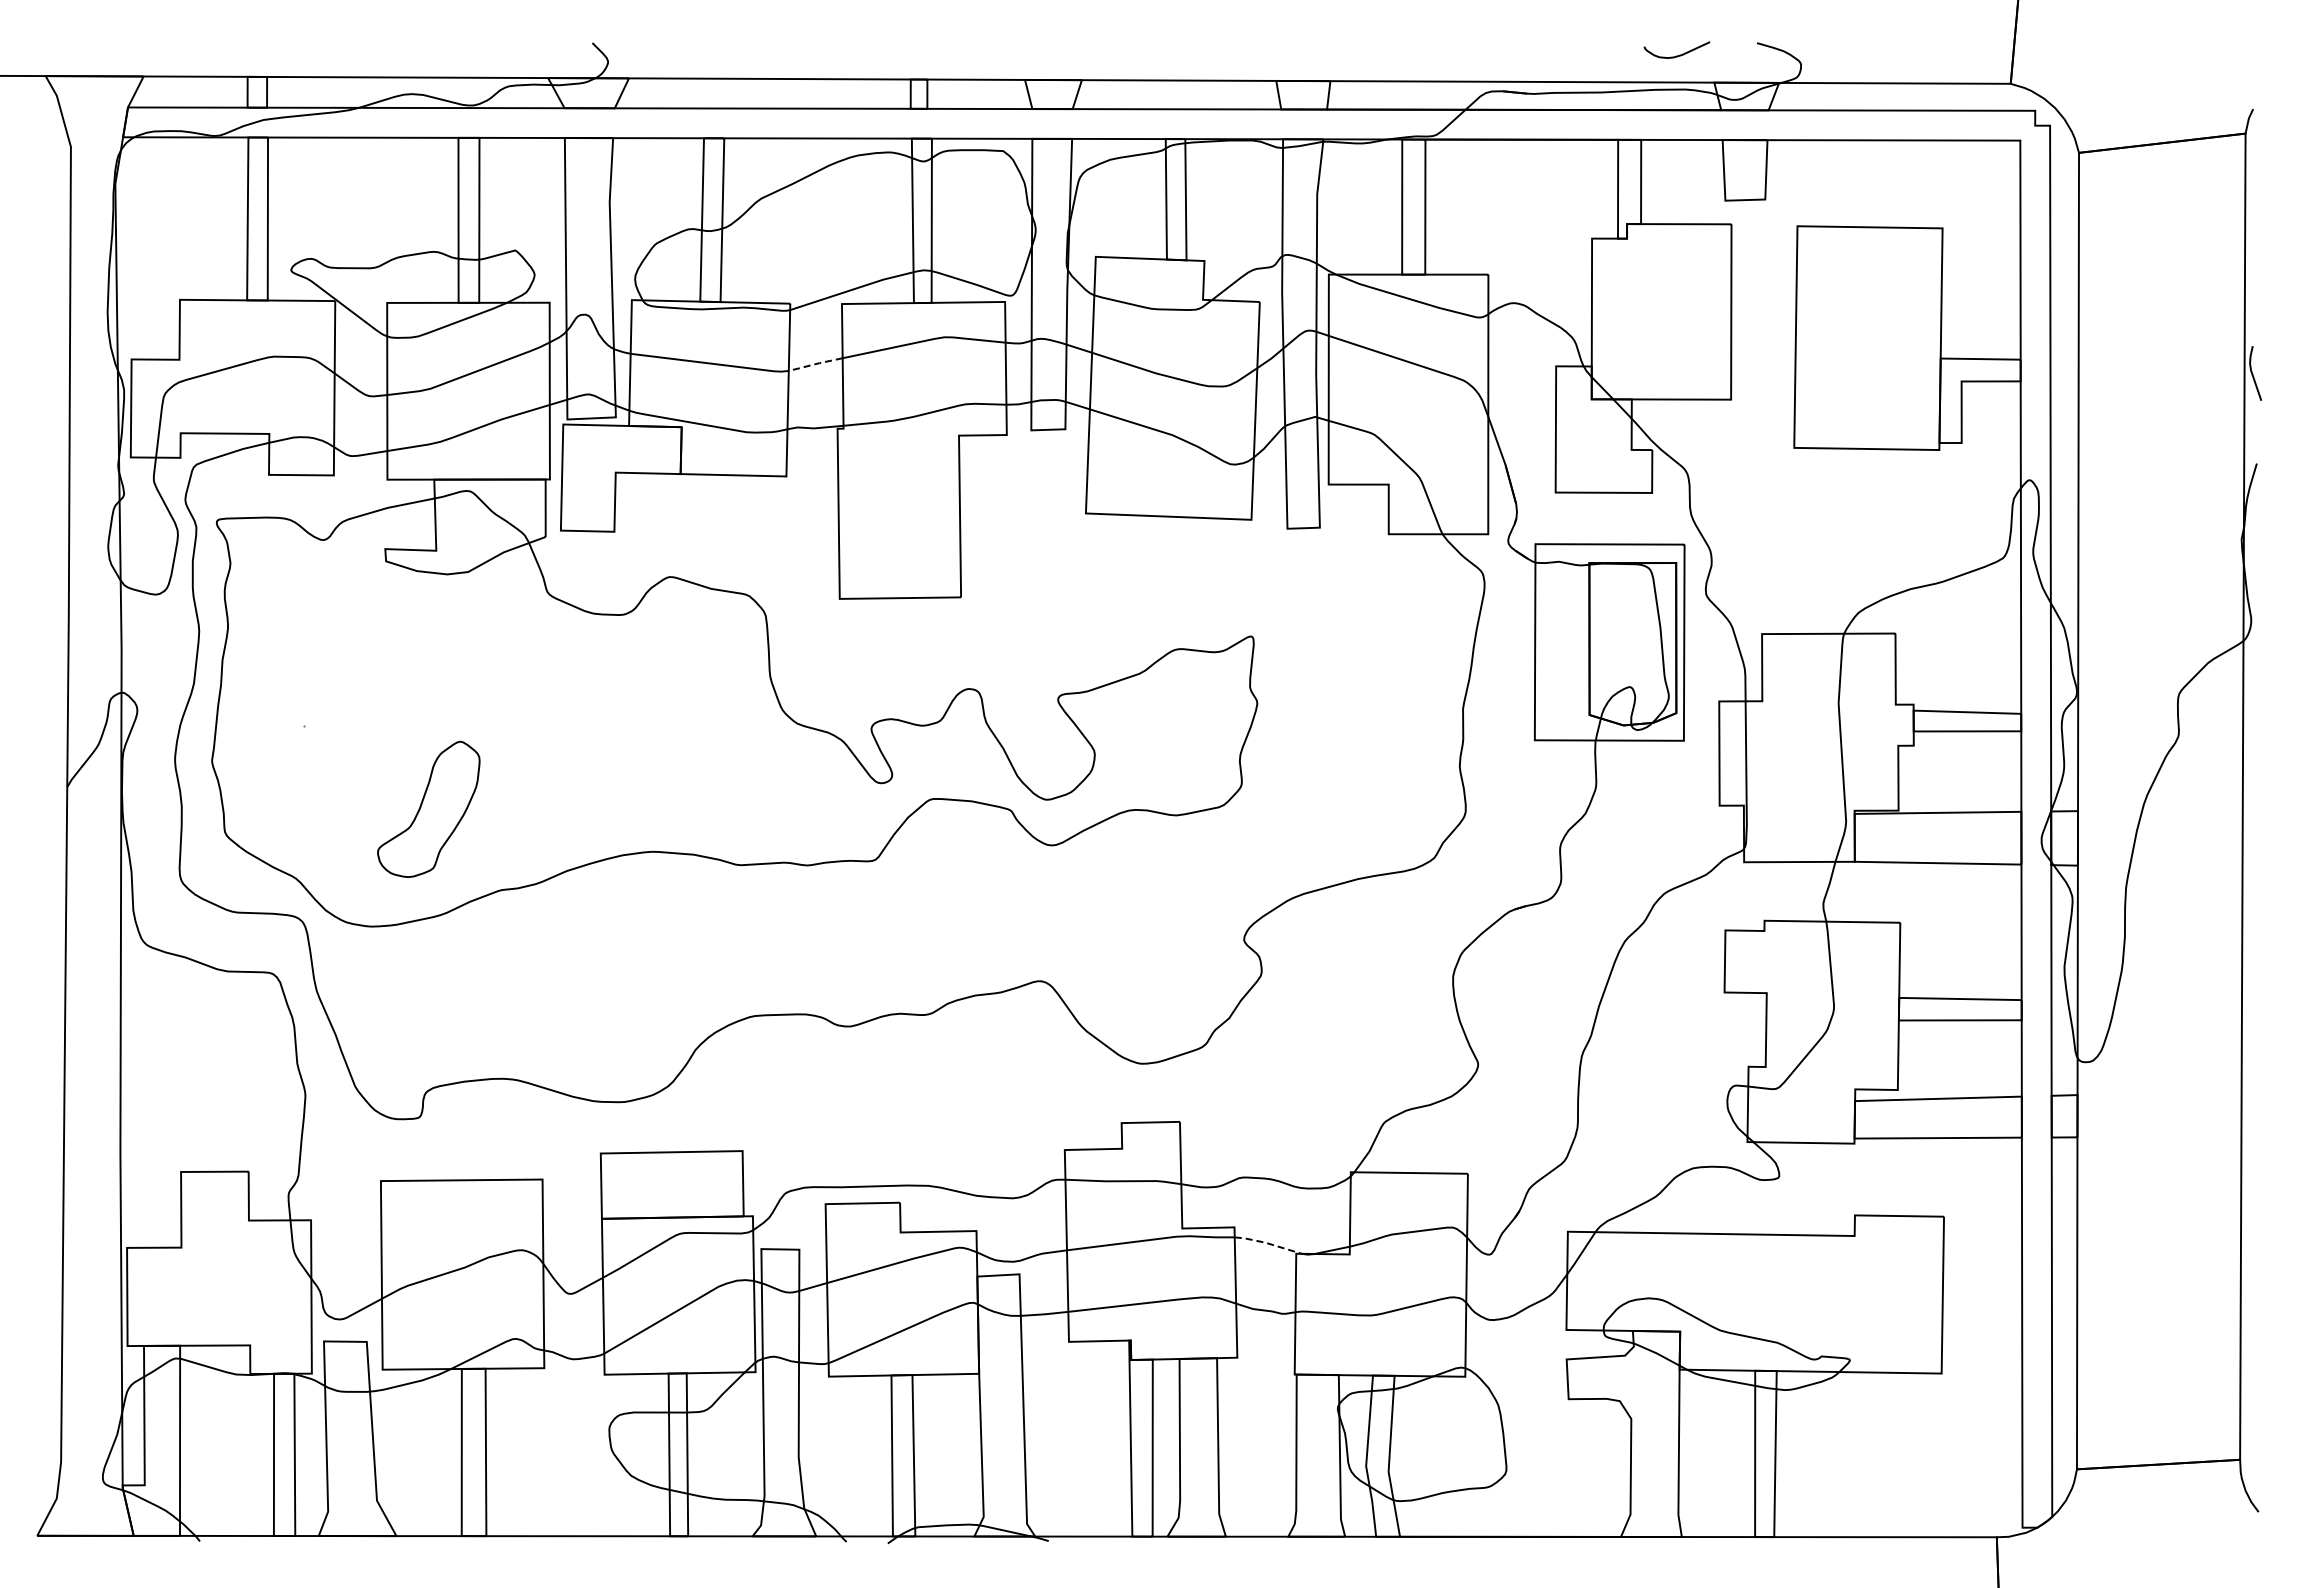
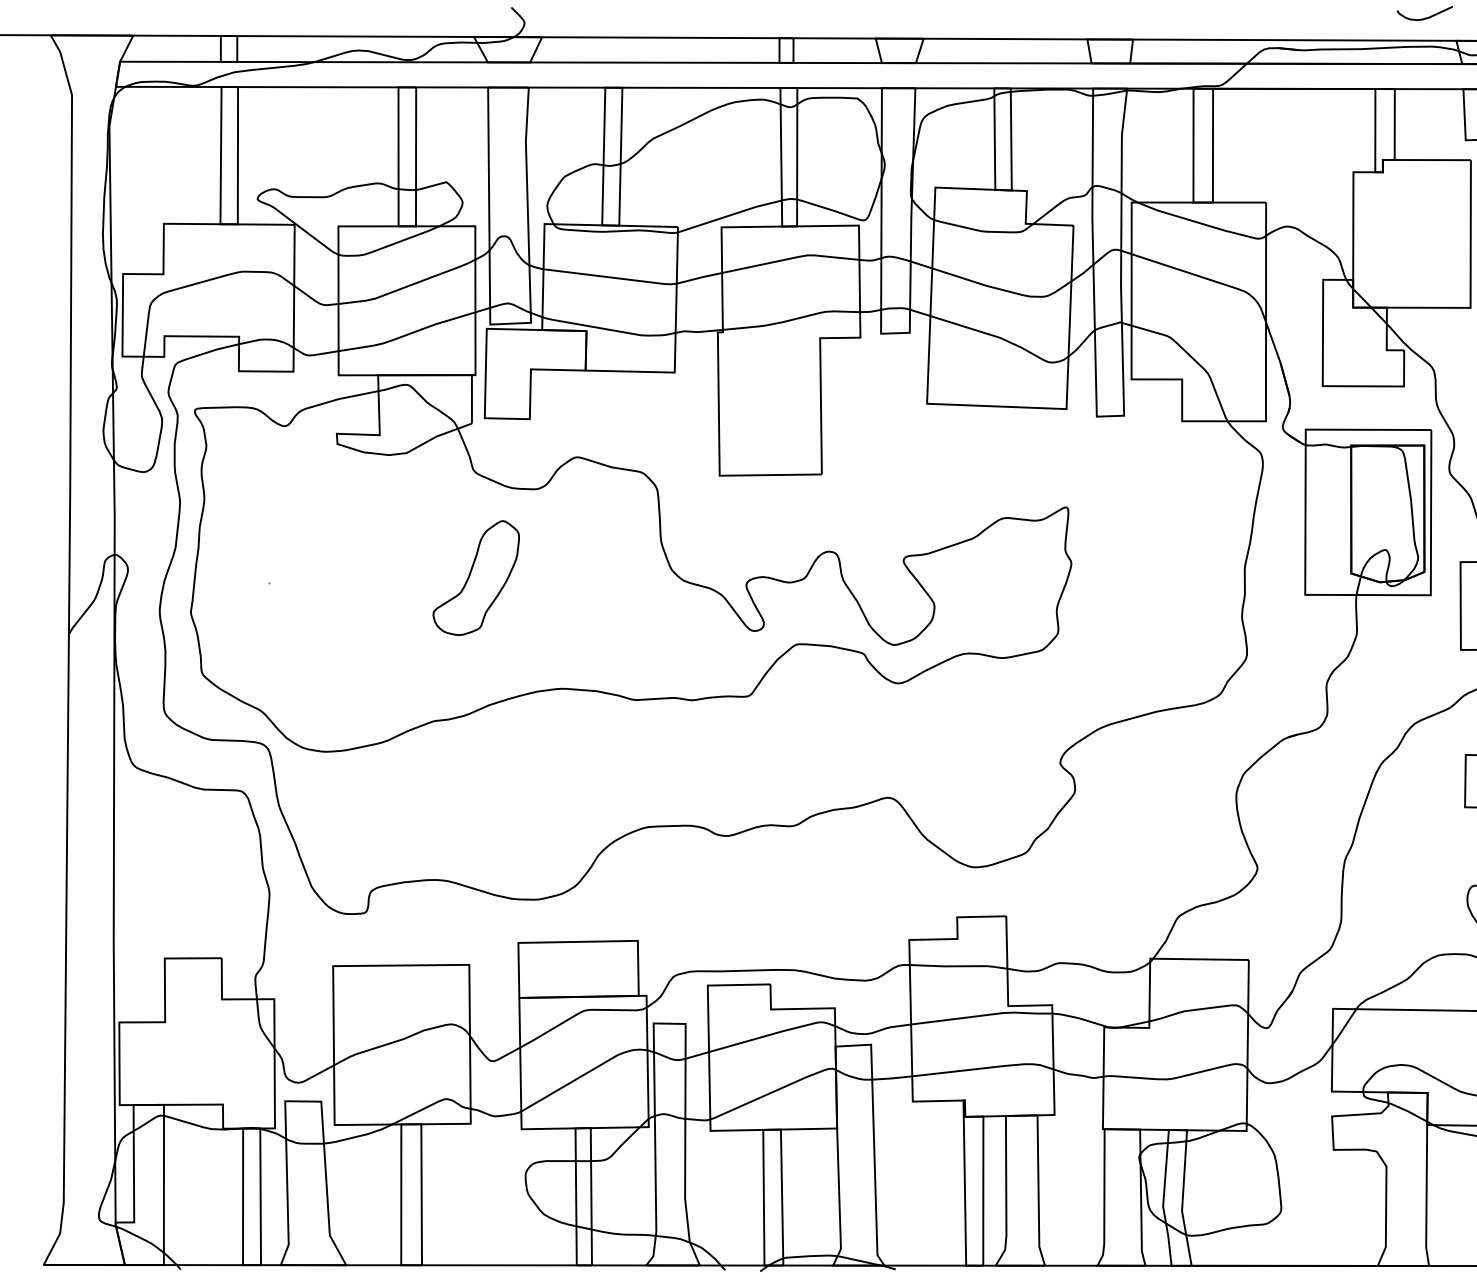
line: (815, 364) -> (699, 278), dashed -> solid
part: (428, 808) -> (476, 577), moved
line: (1267, 1243) -> (1080, 1018), dashed -> solid

